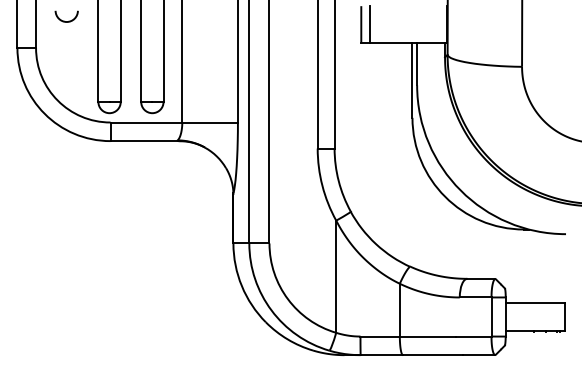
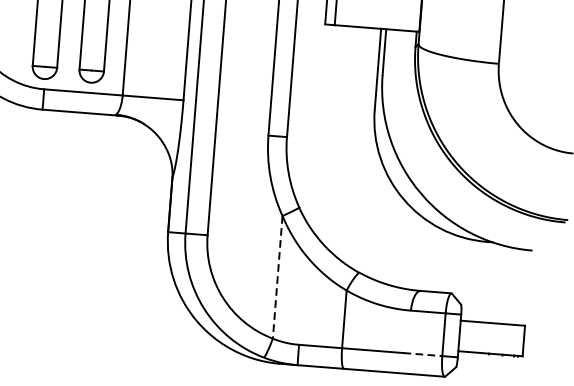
line: (336, 277) -> (277, 278), solid -> dashed
line: (473, 336) -> (422, 354), solid -> dashed

